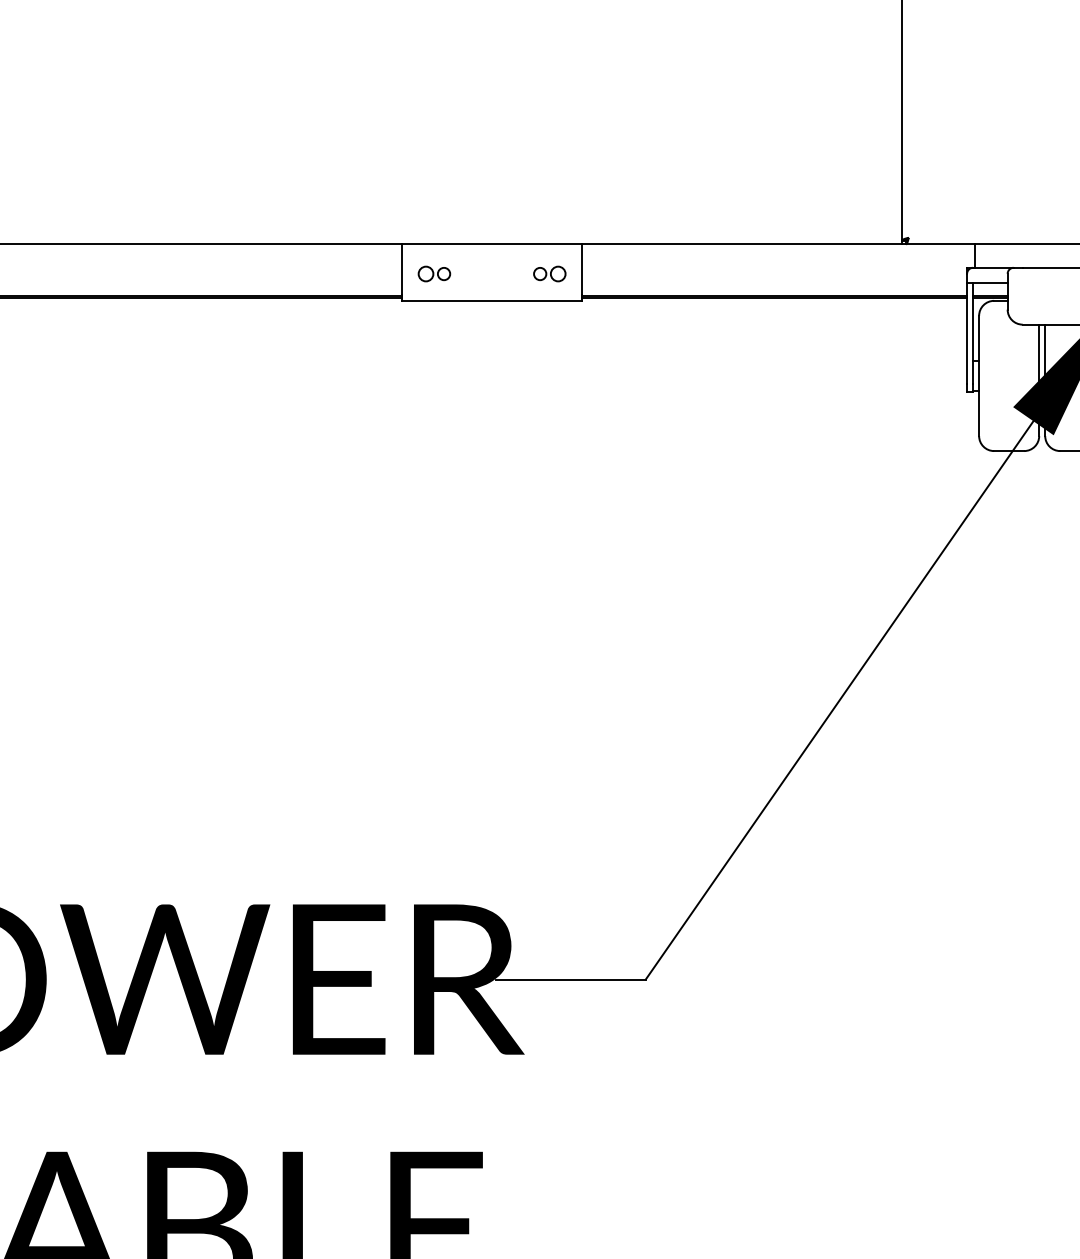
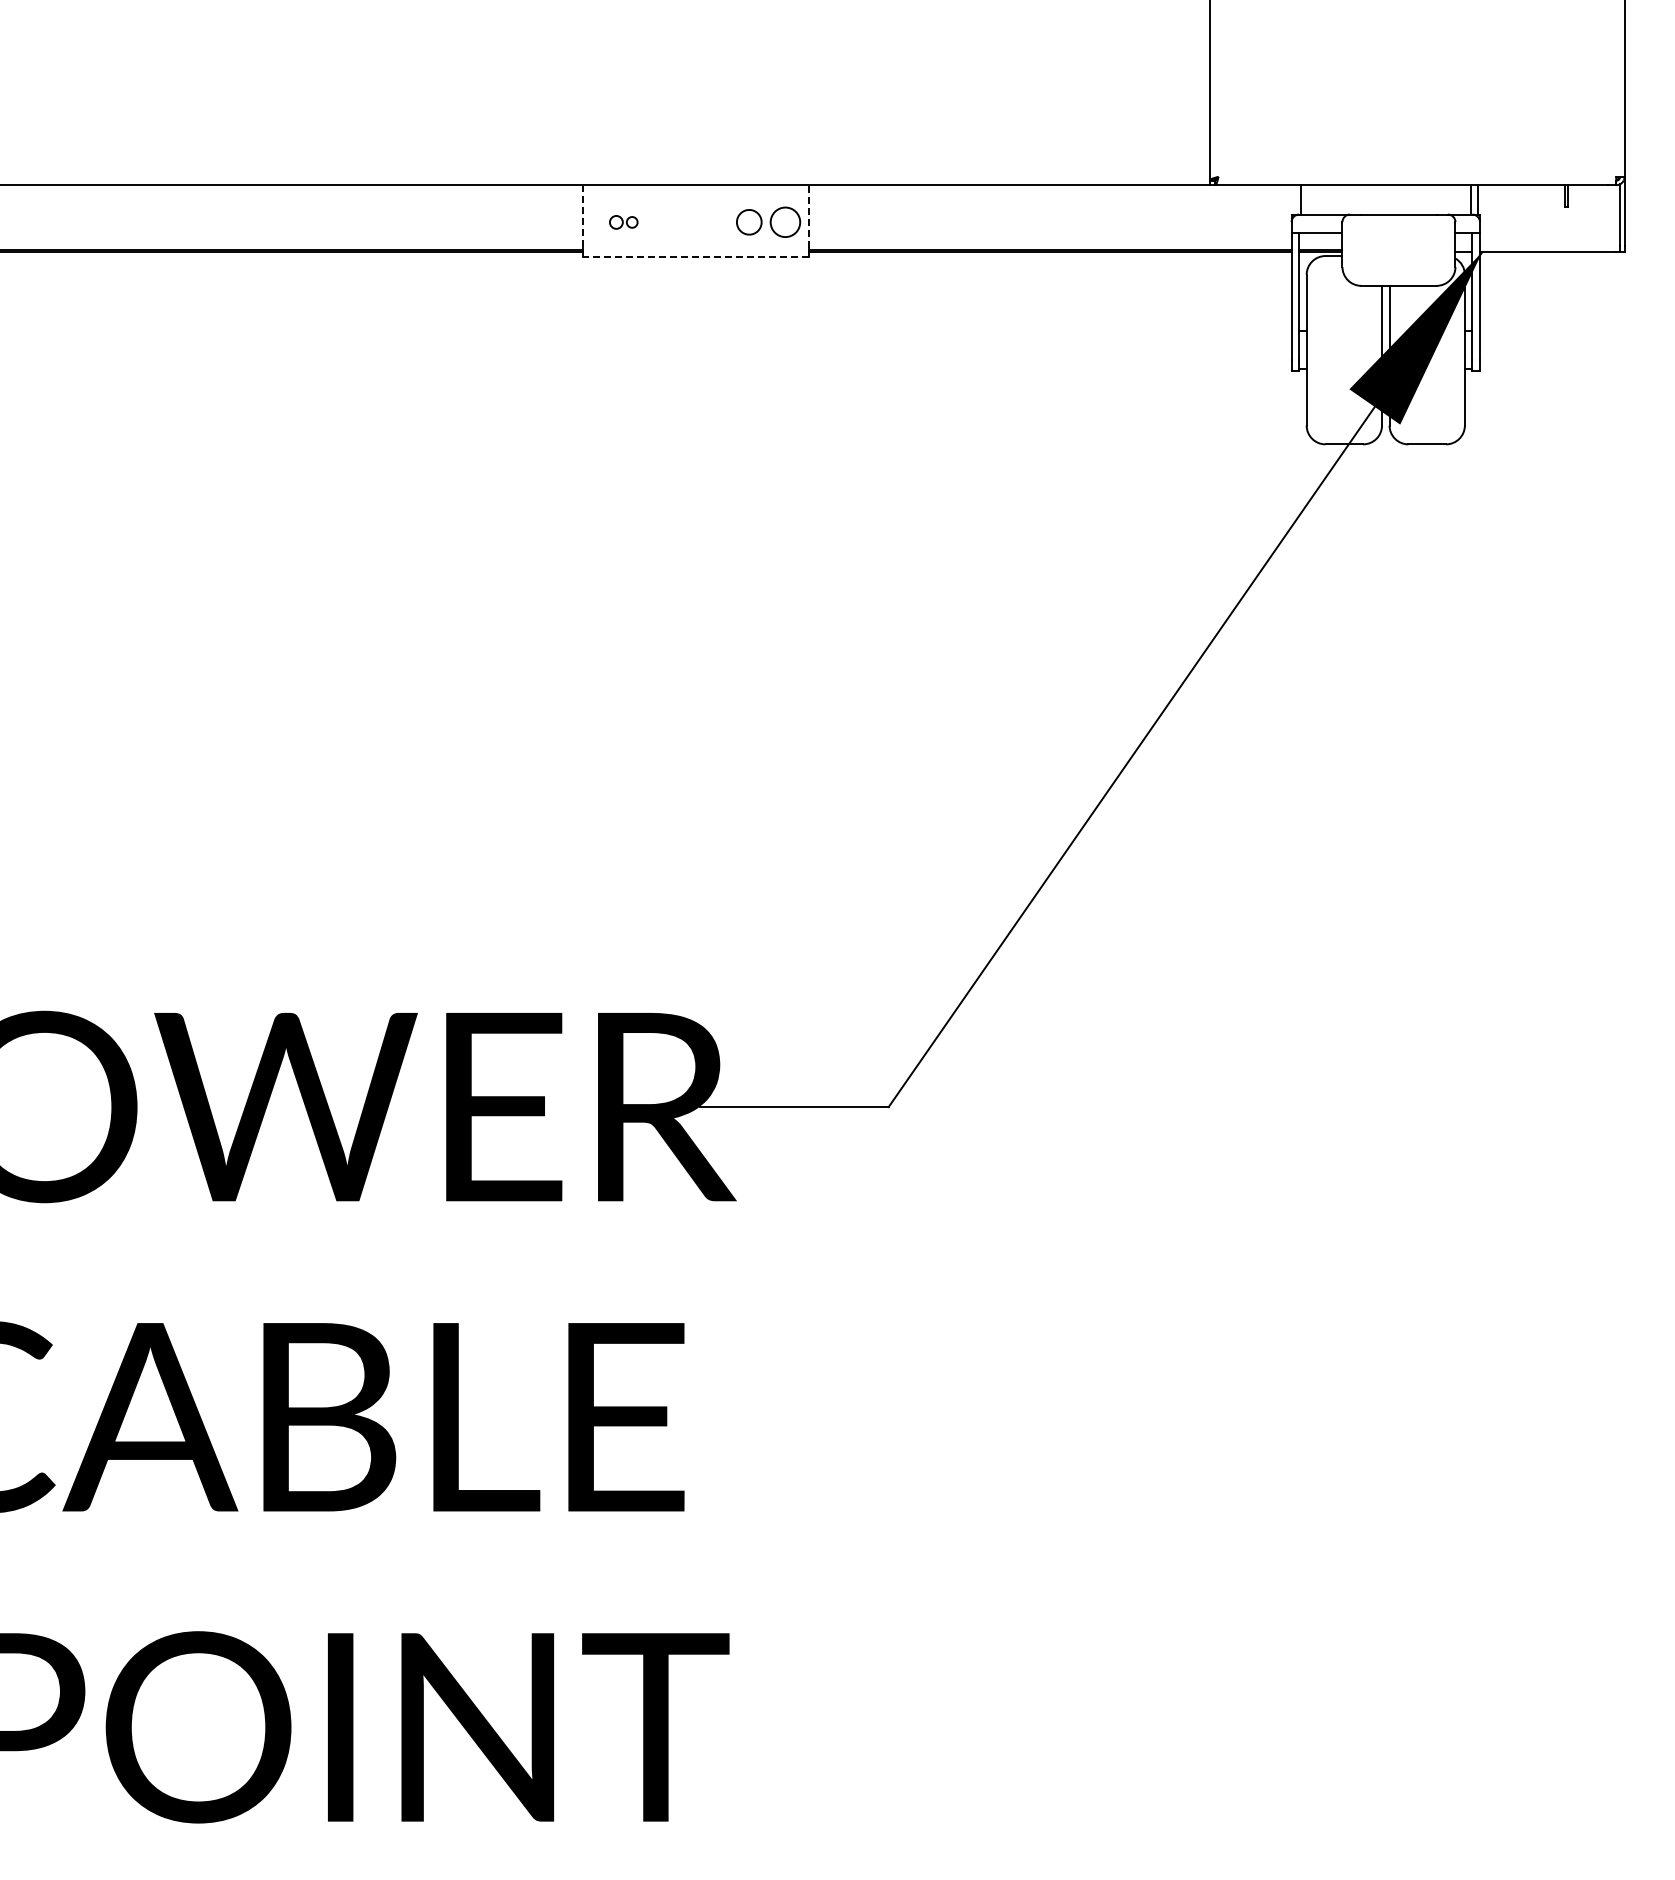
line: (402, 269) -> (583, 216), solid -> dashed
line: (582, 269) -> (809, 216), solid -> dashed
part: (434, 274) -> (623, 222), size x0.7
part: (549, 274) -> (767, 222), size x1.6
line: (491, 301) -> (695, 256), solid -> dashed

